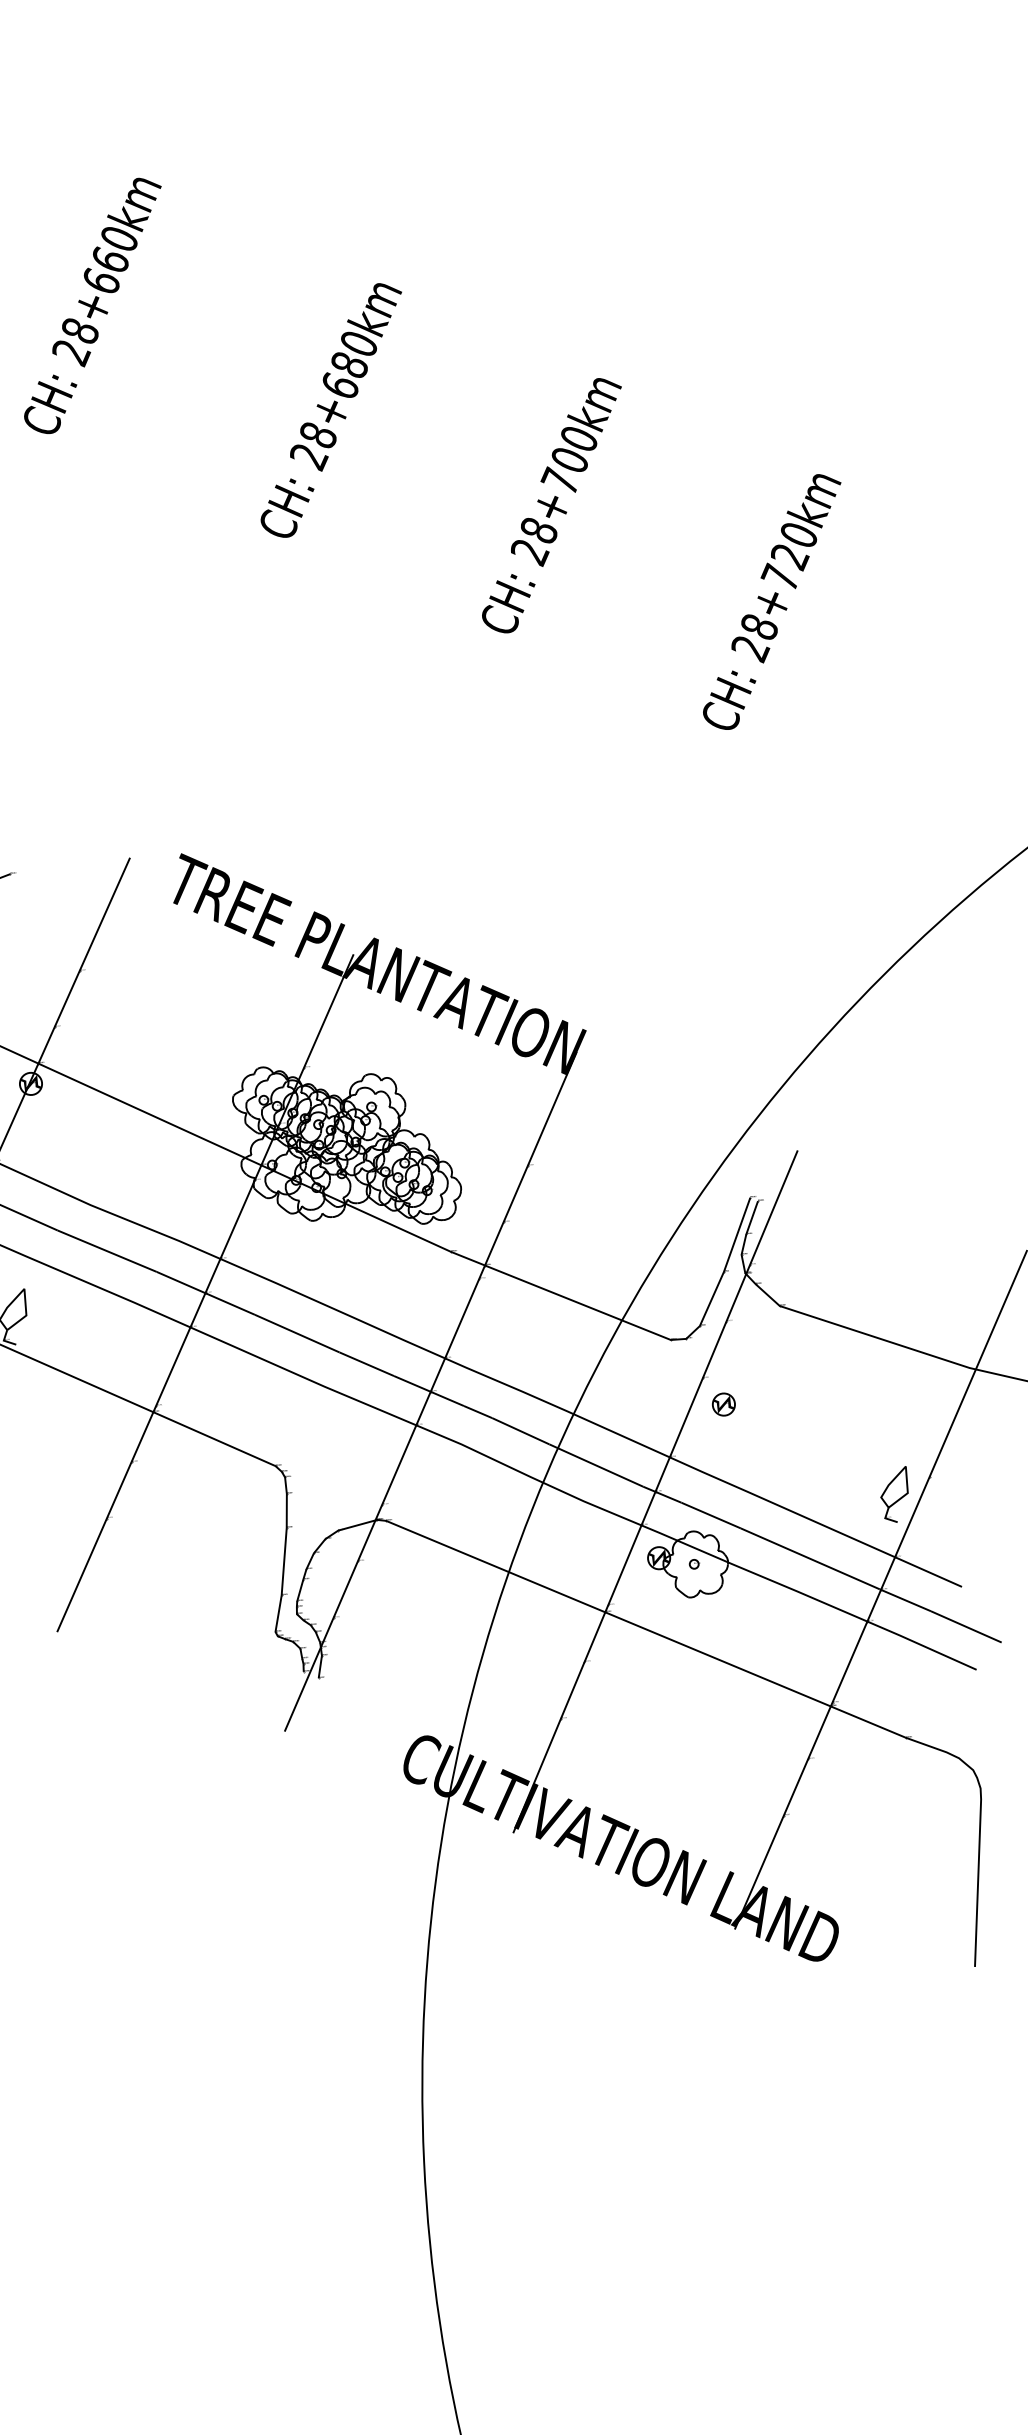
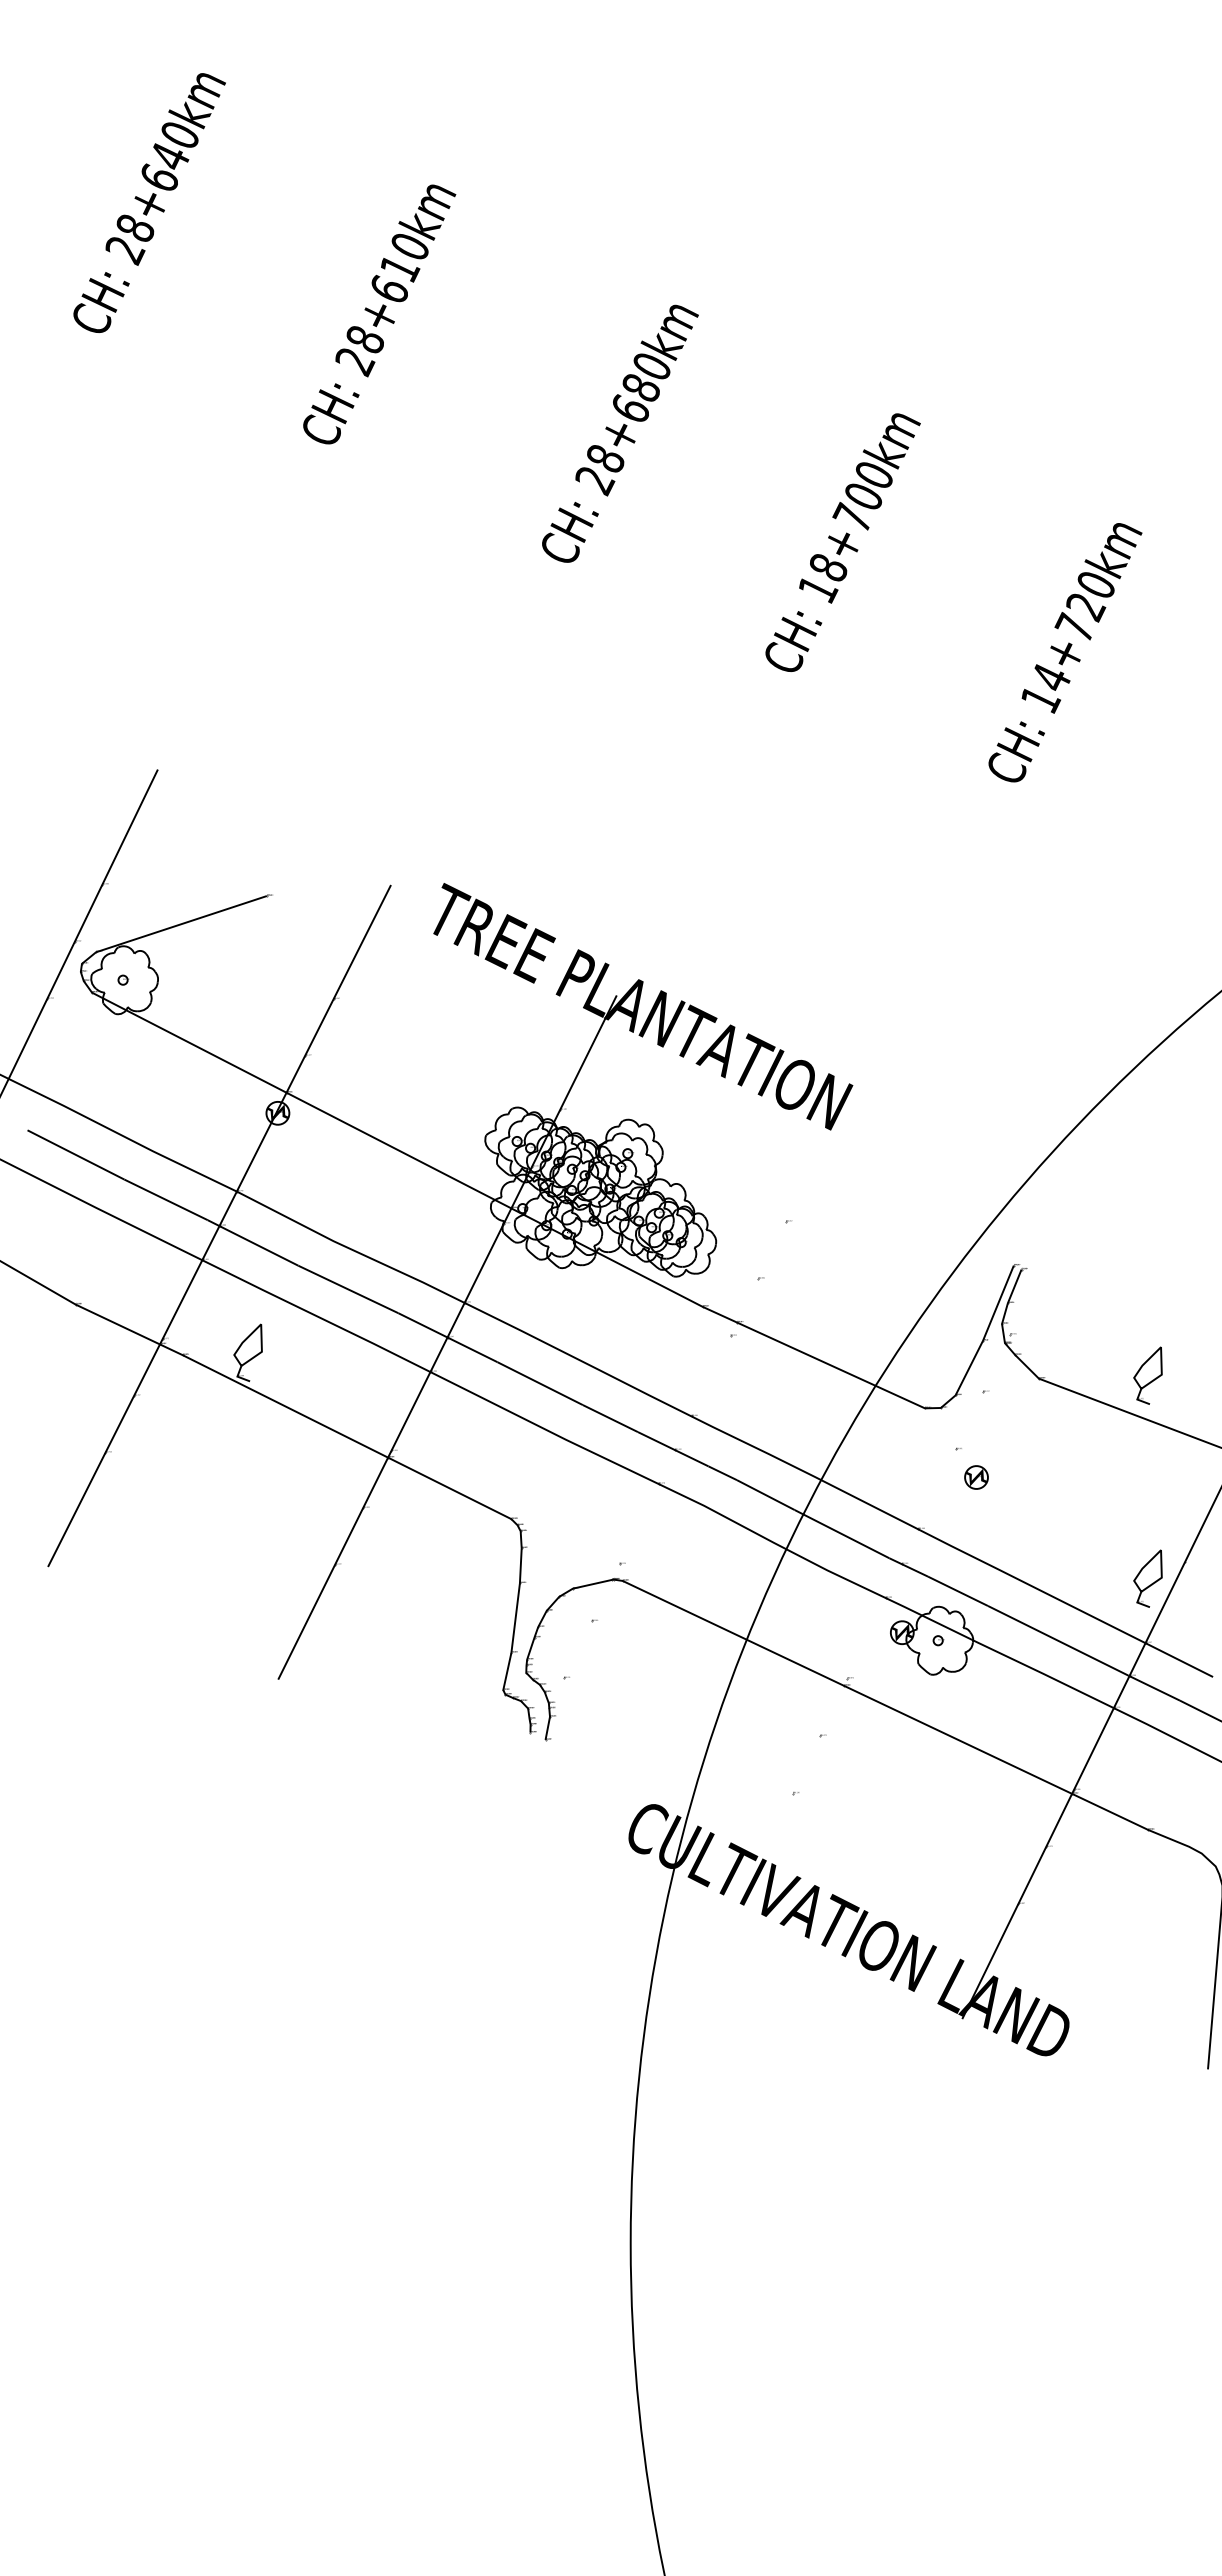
text: (111, 259) -> (400, 267), 28+660km -> 28+610km
text: (530, 553) -> (818, 590), 28+700km -> 18+700km
text: (754, 638) -> (1045, 689), 28+720km -> 14+720km
part: (884, 1298) -> (1147, 1375), added
line: (430, 1391) -> (674, 1449), removed
line: (655, 1492) -> (901, 1564), removed

